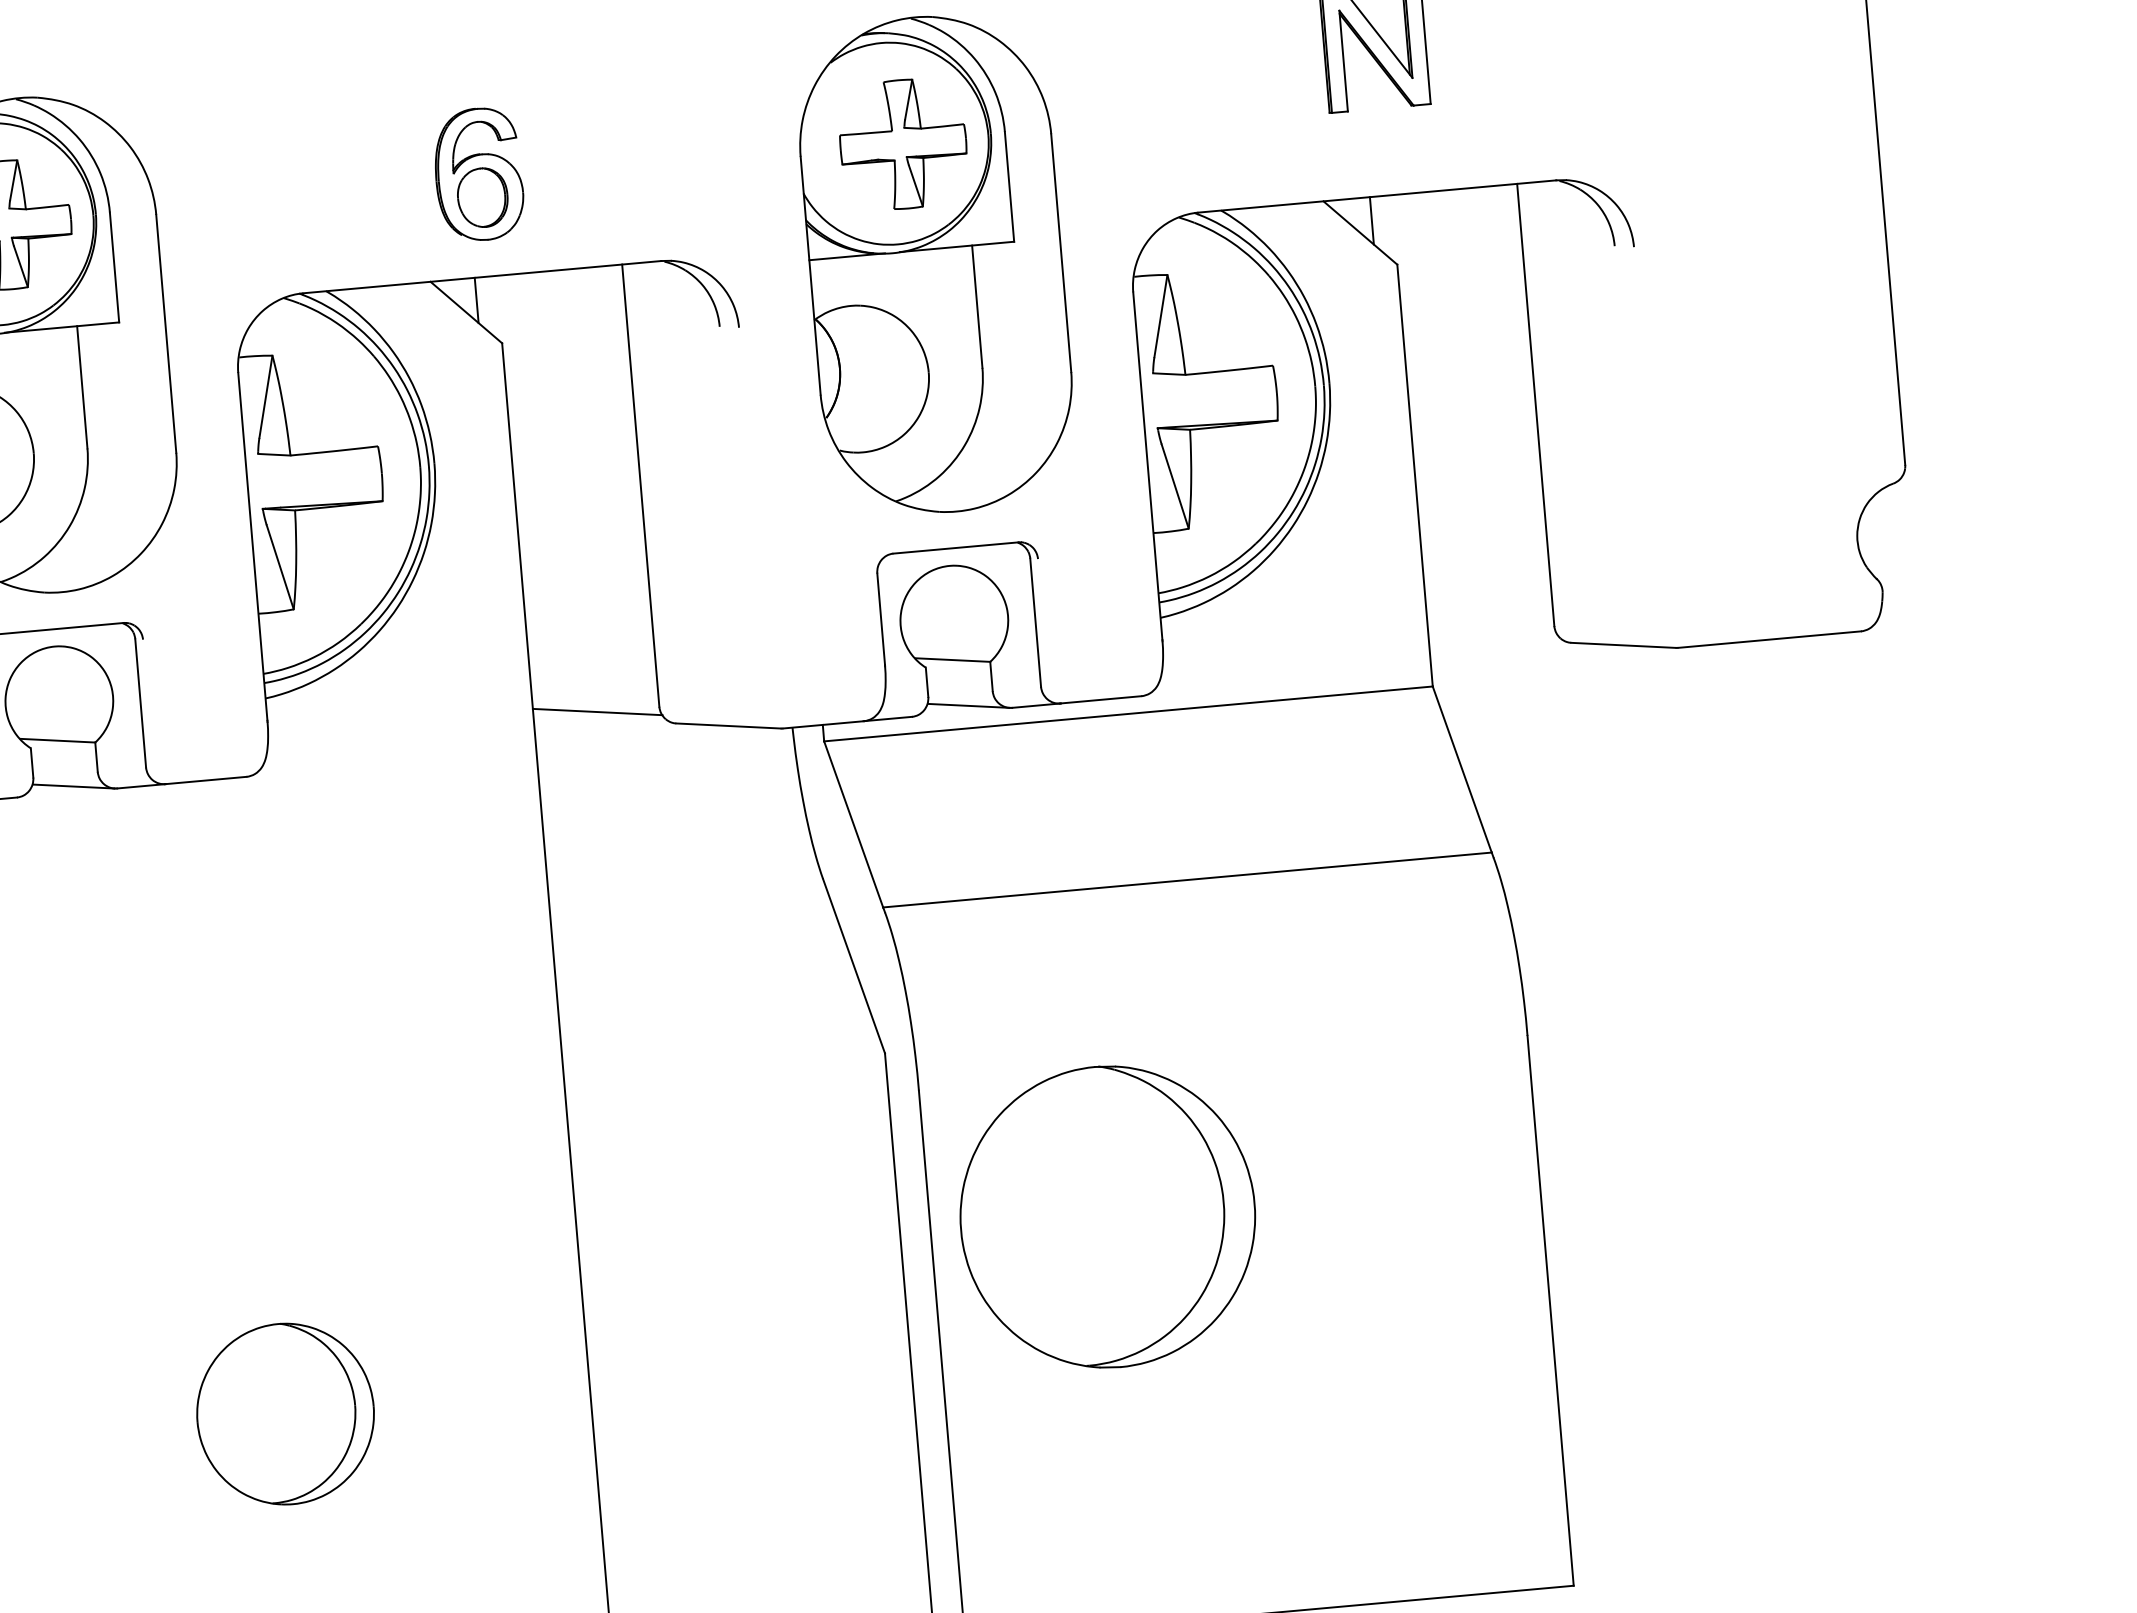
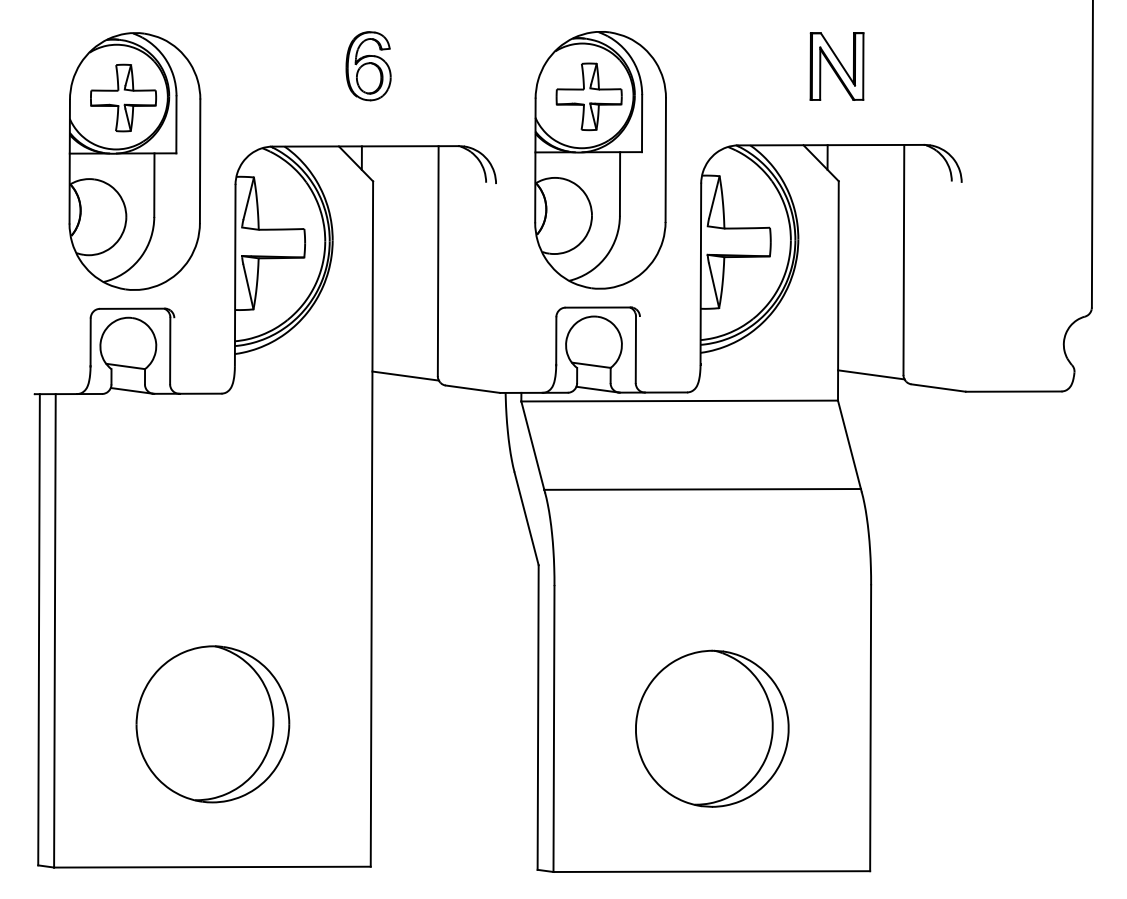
part: (478, 175) -> (368, 66), moved
line: (1492, 630) -> (871, 374), added
part: (1108, 1216) -> (712, 728), moved
part: (284, 1414) -> (212, 724), size x1.67

